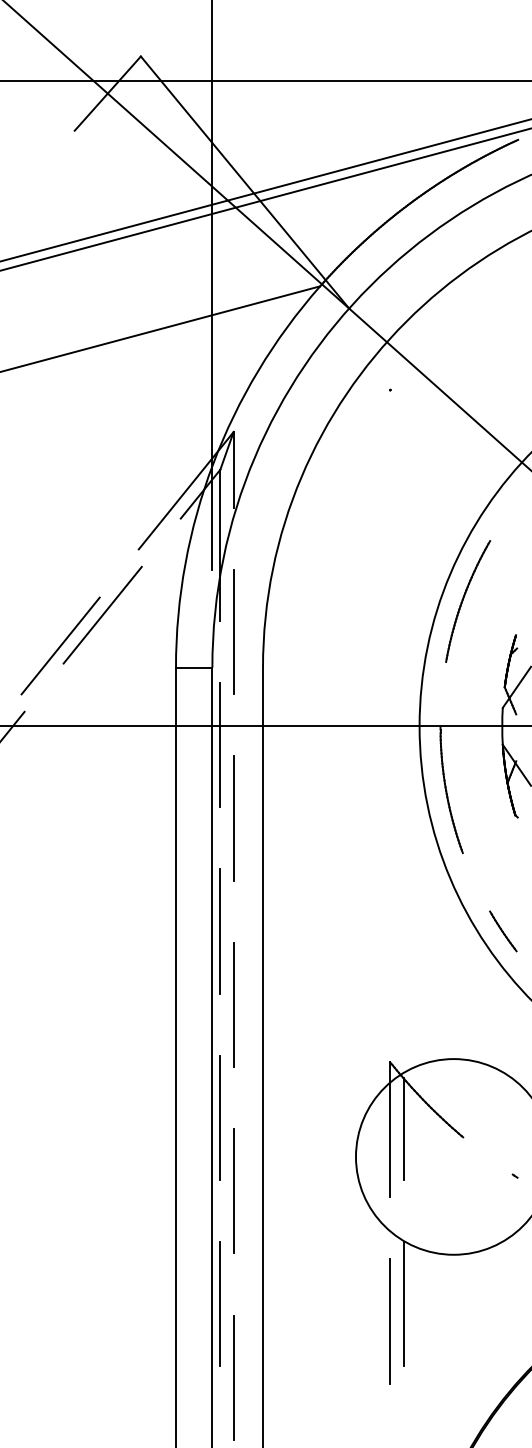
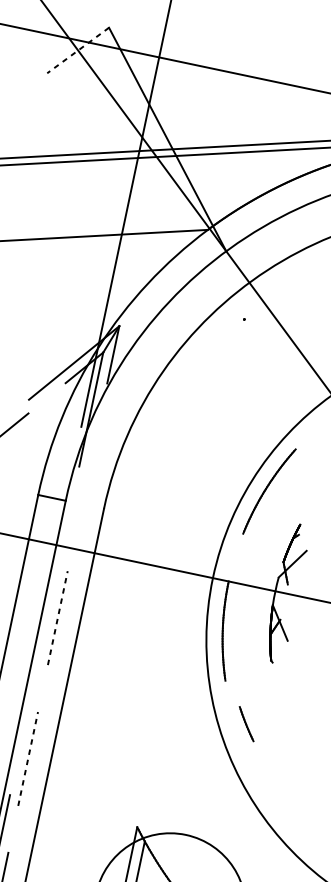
line: (107, 93) -> (77, 50), solid -> dashed
line: (233, 631) -> (87, 476), removed
line: (220, 744) -> (59, 560), removed
line: (233, 818) -> (57, 618), solid -> dashed
line: (220, 931) -> (29, 701), removed
line: (503, 931) -> (246, 724), moved
line: (233, 1004) -> (28, 758), solid -> dashed

